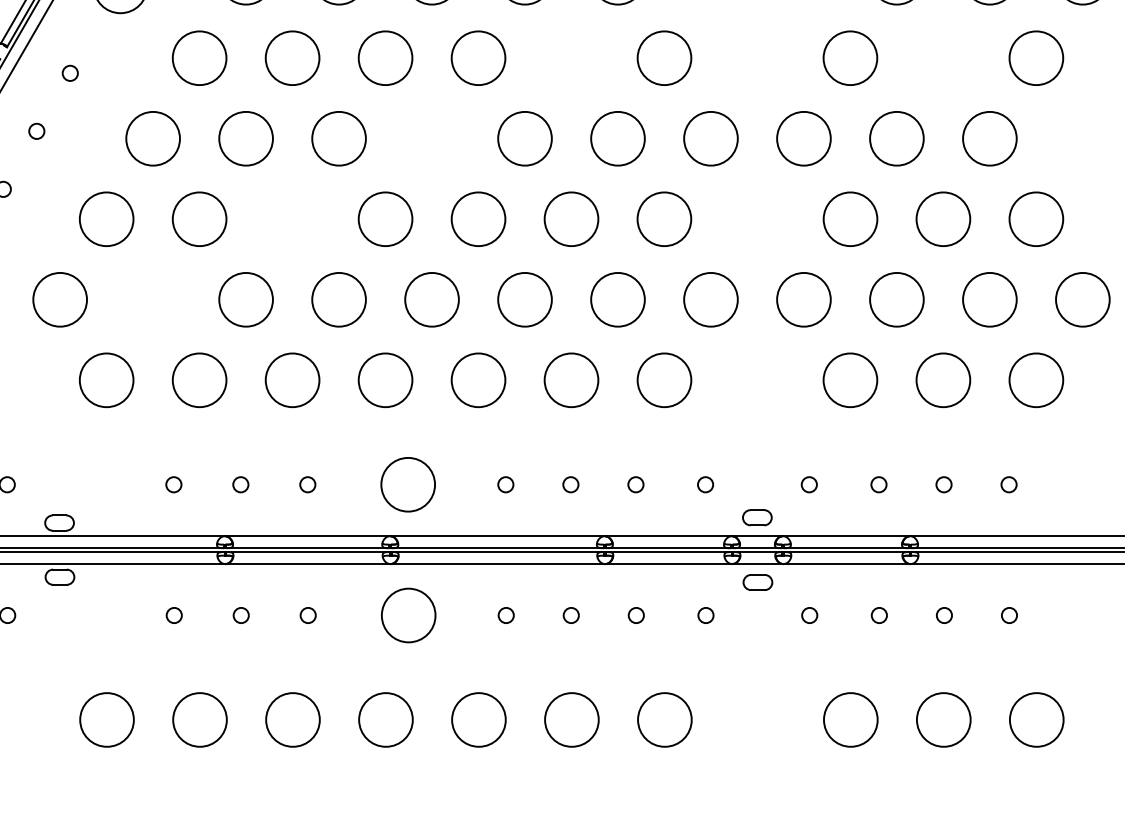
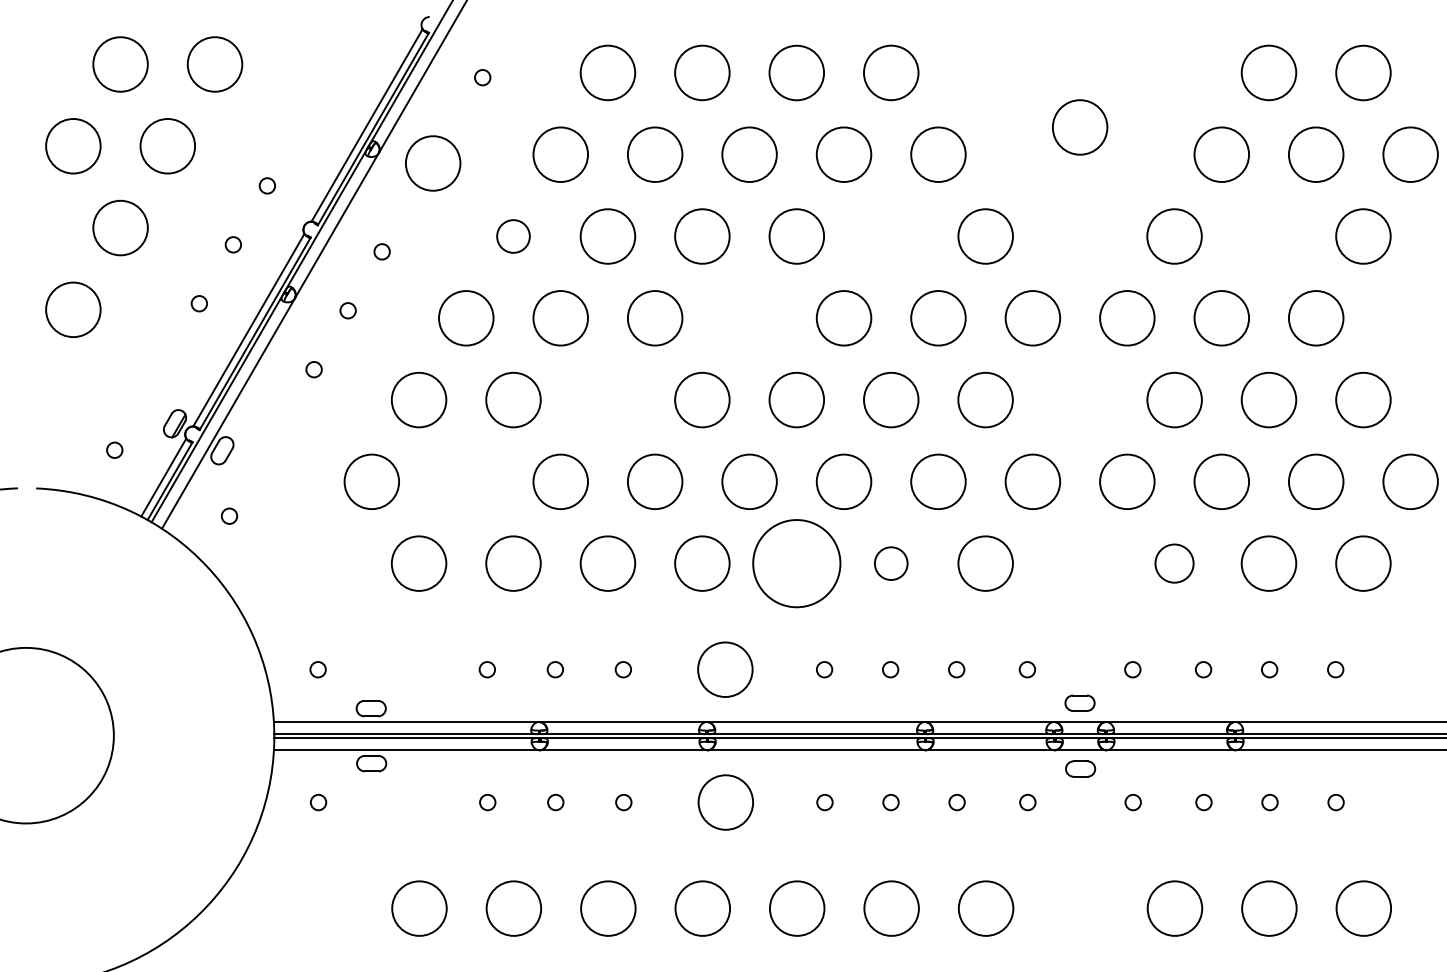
circle: (199, 58) -> (513, 236), size x0.6
circle: (478, 380) -> (796, 563), size x1.6
circle: (571, 380) -> (891, 563), size x0.6
circle: (850, 380) -> (1174, 563), size x0.7

